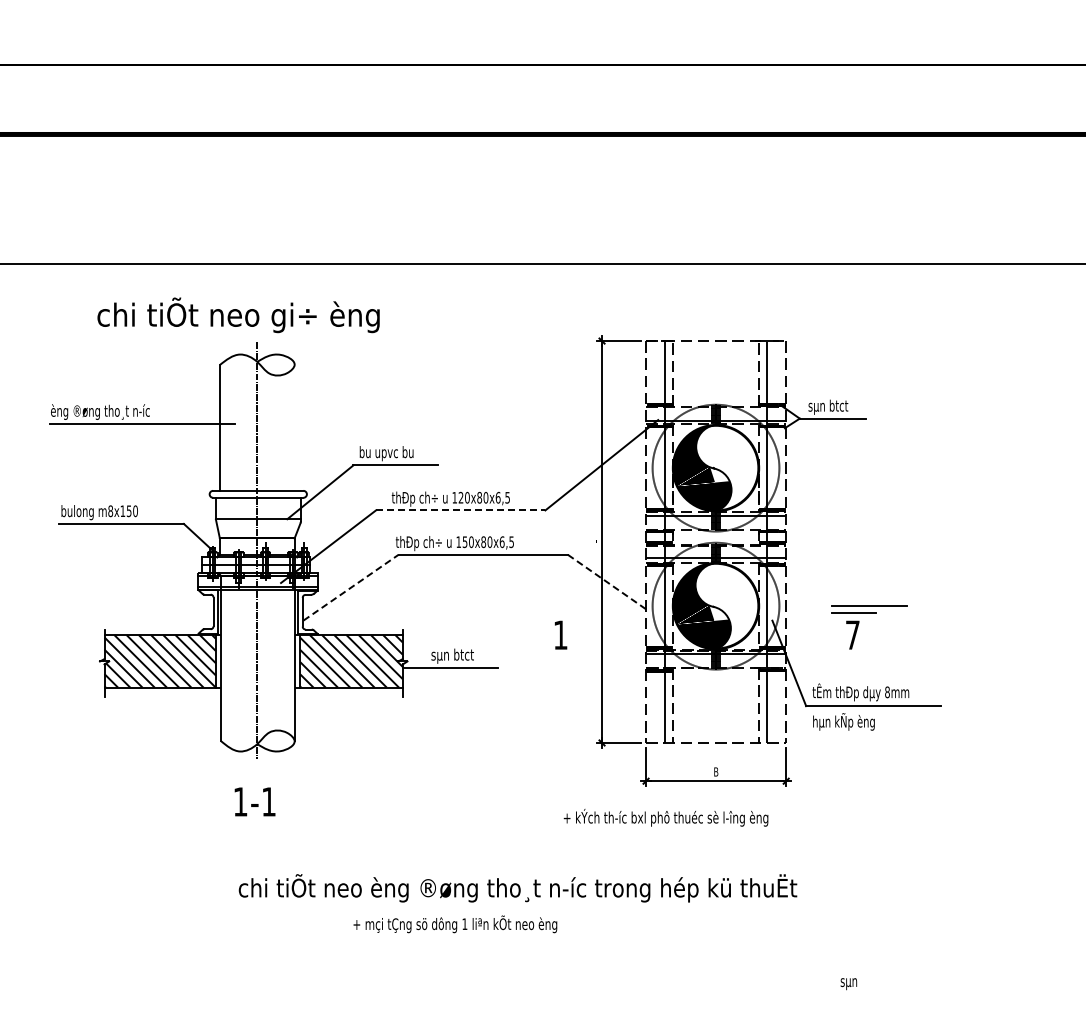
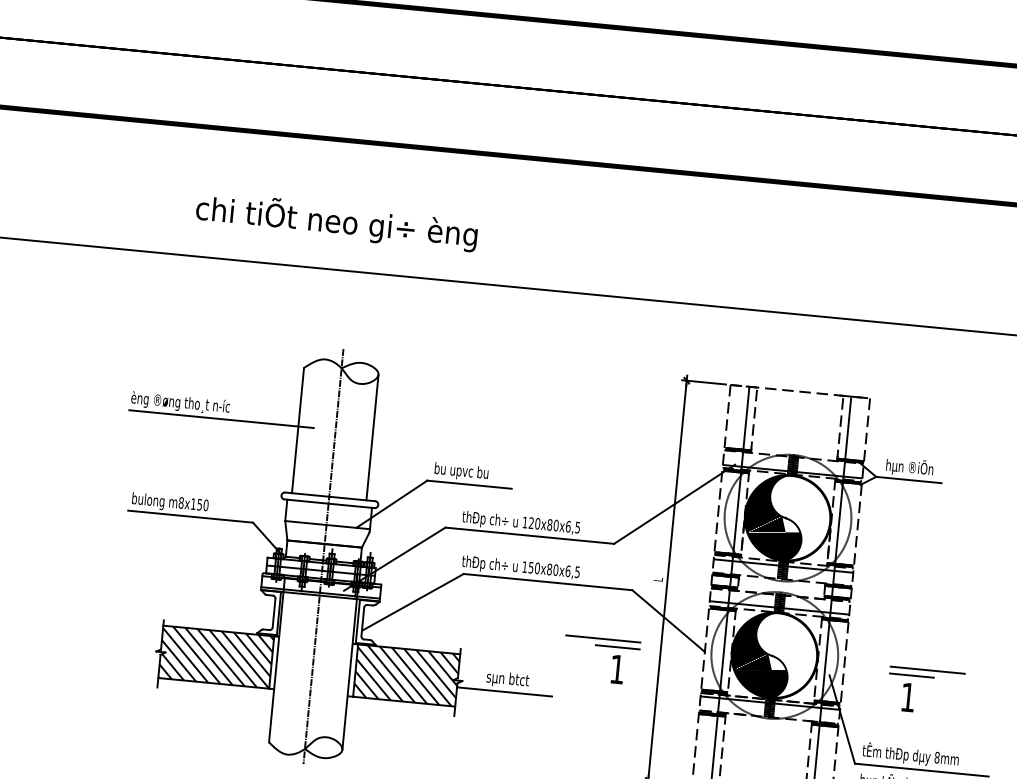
text: (238, 315) -> (336, 221), moved
text: (832, 405) -> (909, 466), sµn btct -> hµn ®iÖn
line: (294, 427) -> (372, 437), added
line: (460, 510) -> (529, 535), dashed -> solid
line: (607, 582) -> (669, 621), dashed -> solid
line: (351, 587) -> (413, 601), dashed -> solid
line: (543, 606) -> (603, 639), added
line: (558, 613) -> (617, 647), added
text: (852, 634) -> (907, 696), 7 -> 1

